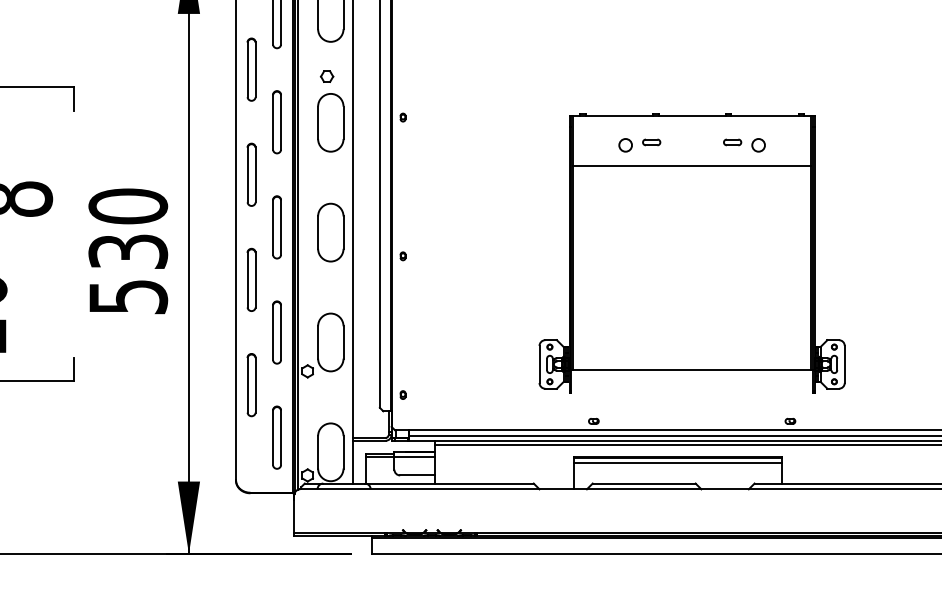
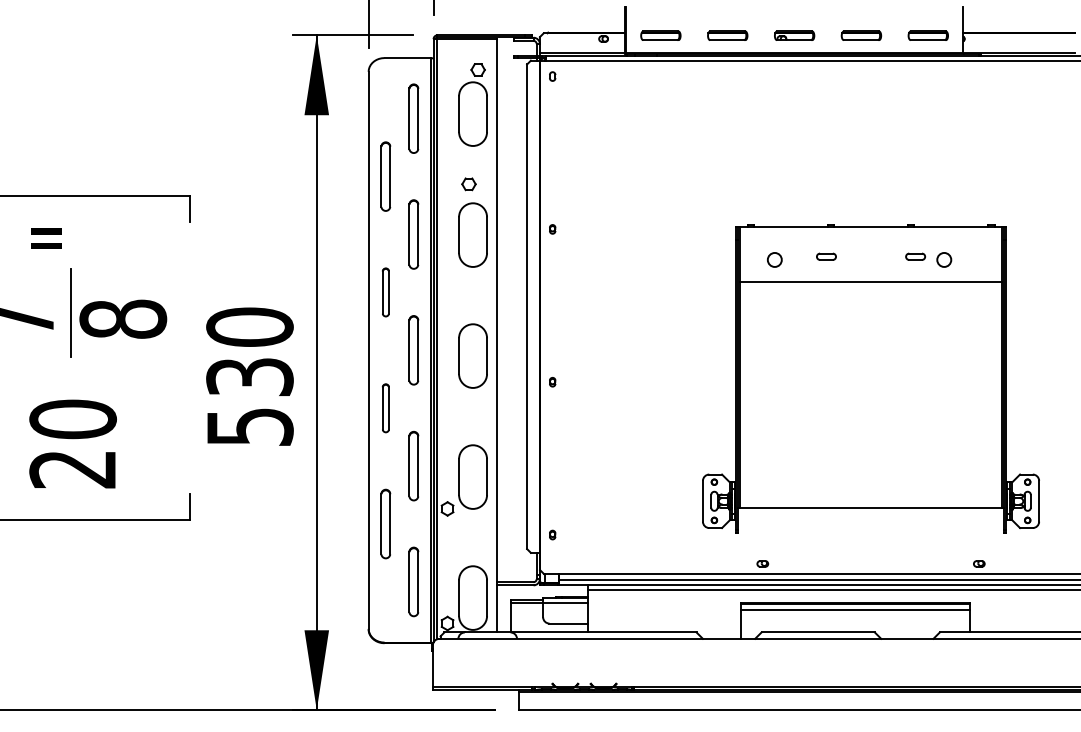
circle: (625, 144) -> (774, 259), moved
part: (251, 174) -> (385, 292), size x0.7
part: (251, 280) -> (385, 408), size x0.7

